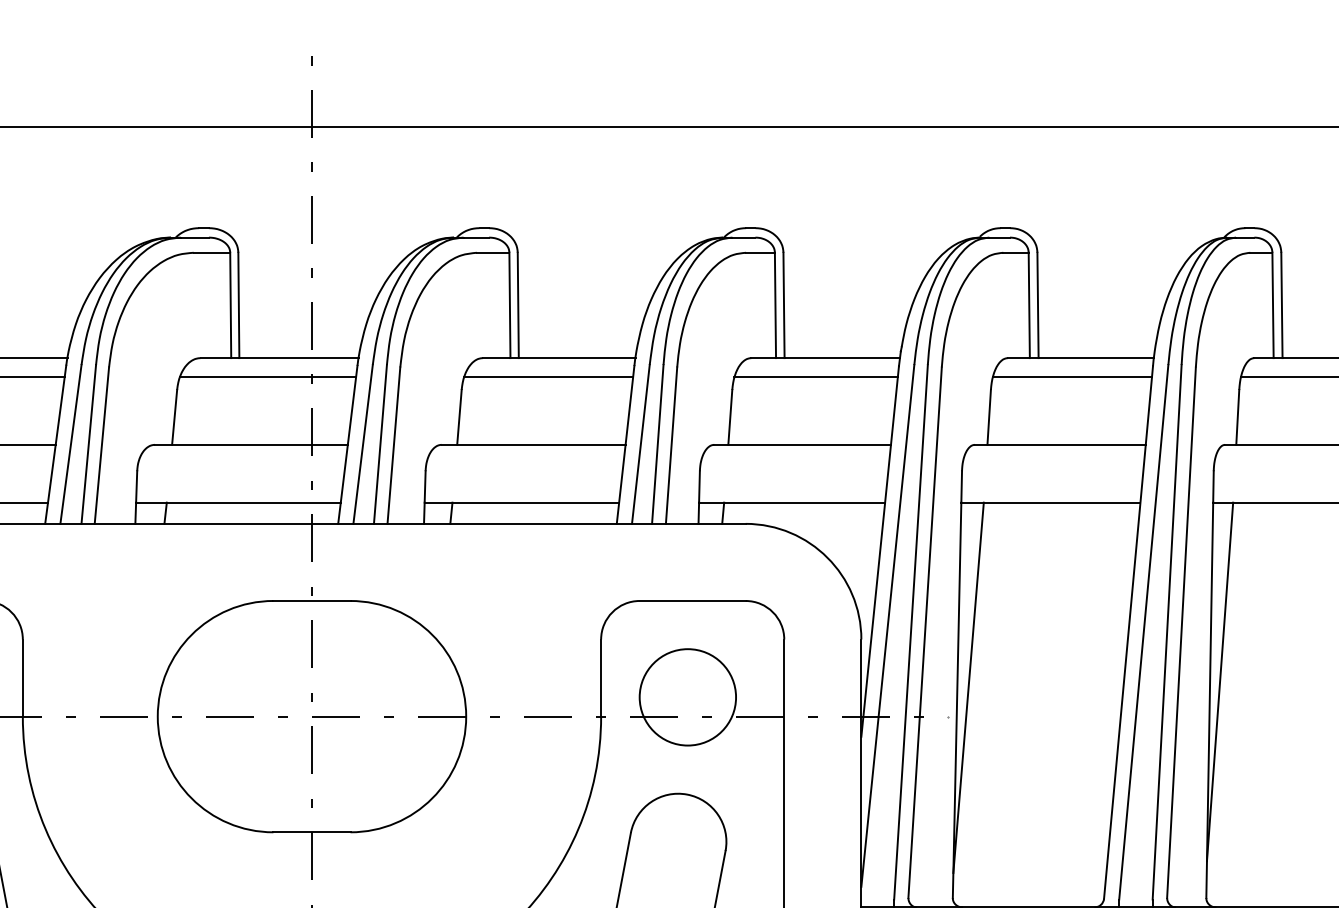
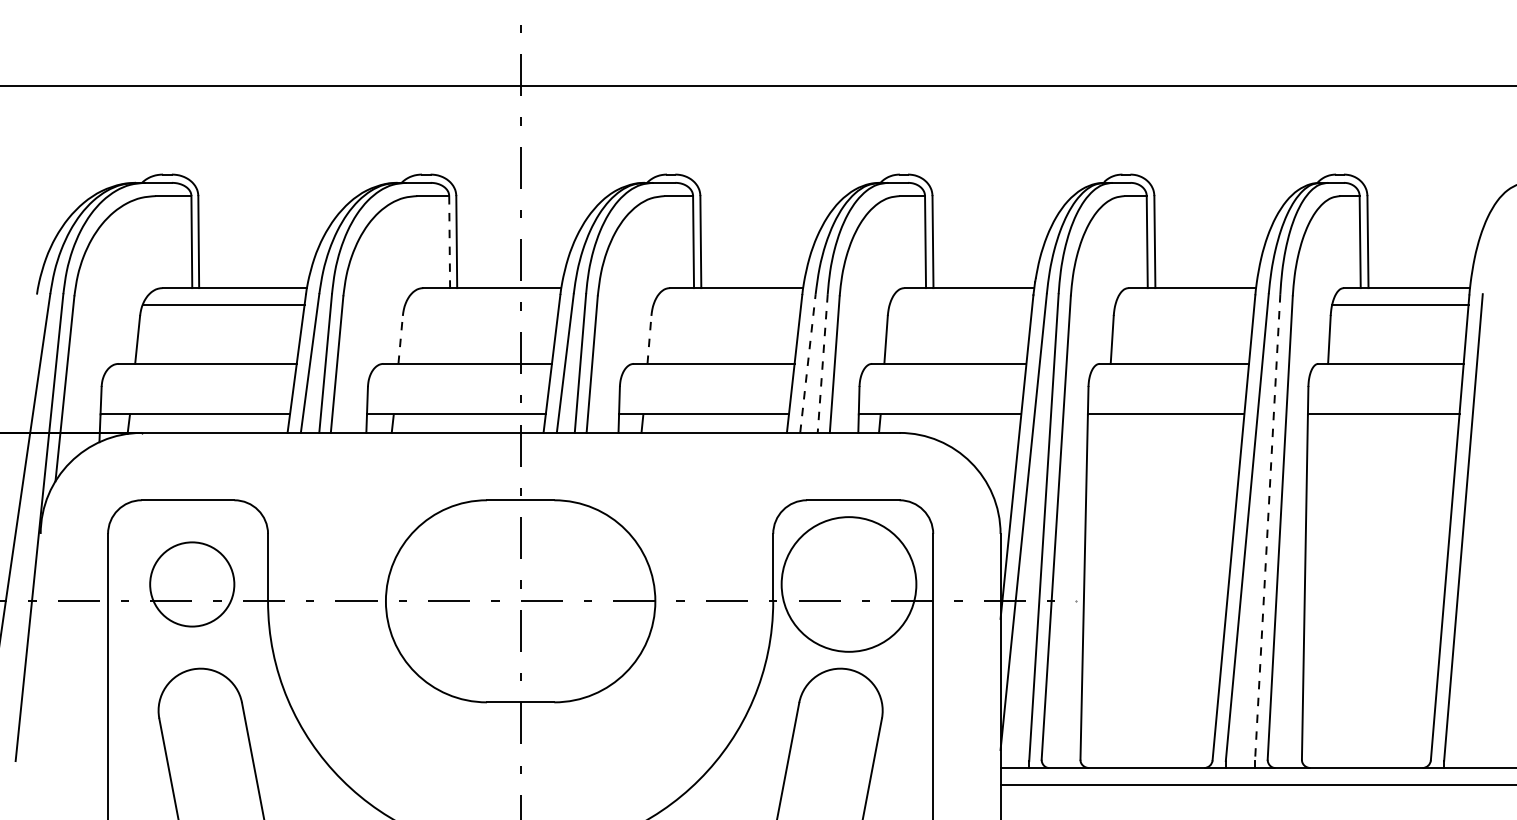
line: (230, 305) -> (449, 242), solid -> dashed
line: (268, 376) -> (482, 304), removed
line: (548, 376) -> (727, 304), removed
line: (815, 376) -> (960, 304), removed
line: (1071, 376) -> (1184, 304), removed
line: (174, 416) -> (400, 339), solid -> dashed
line: (459, 416) -> (649, 339), solid -> dashed
line: (640, 444) -> (807, 363), solid -> dashed
line: (657, 444) -> (822, 363), solid -> dashed
line: (1166, 632) -> (1267, 527), solid -> dashed
line: (1219, 681) -> (1313, 570), removed
line: (967, 687) -> (1093, 575), removed
circle: (687, 697) -> (848, 584), size x1.6

